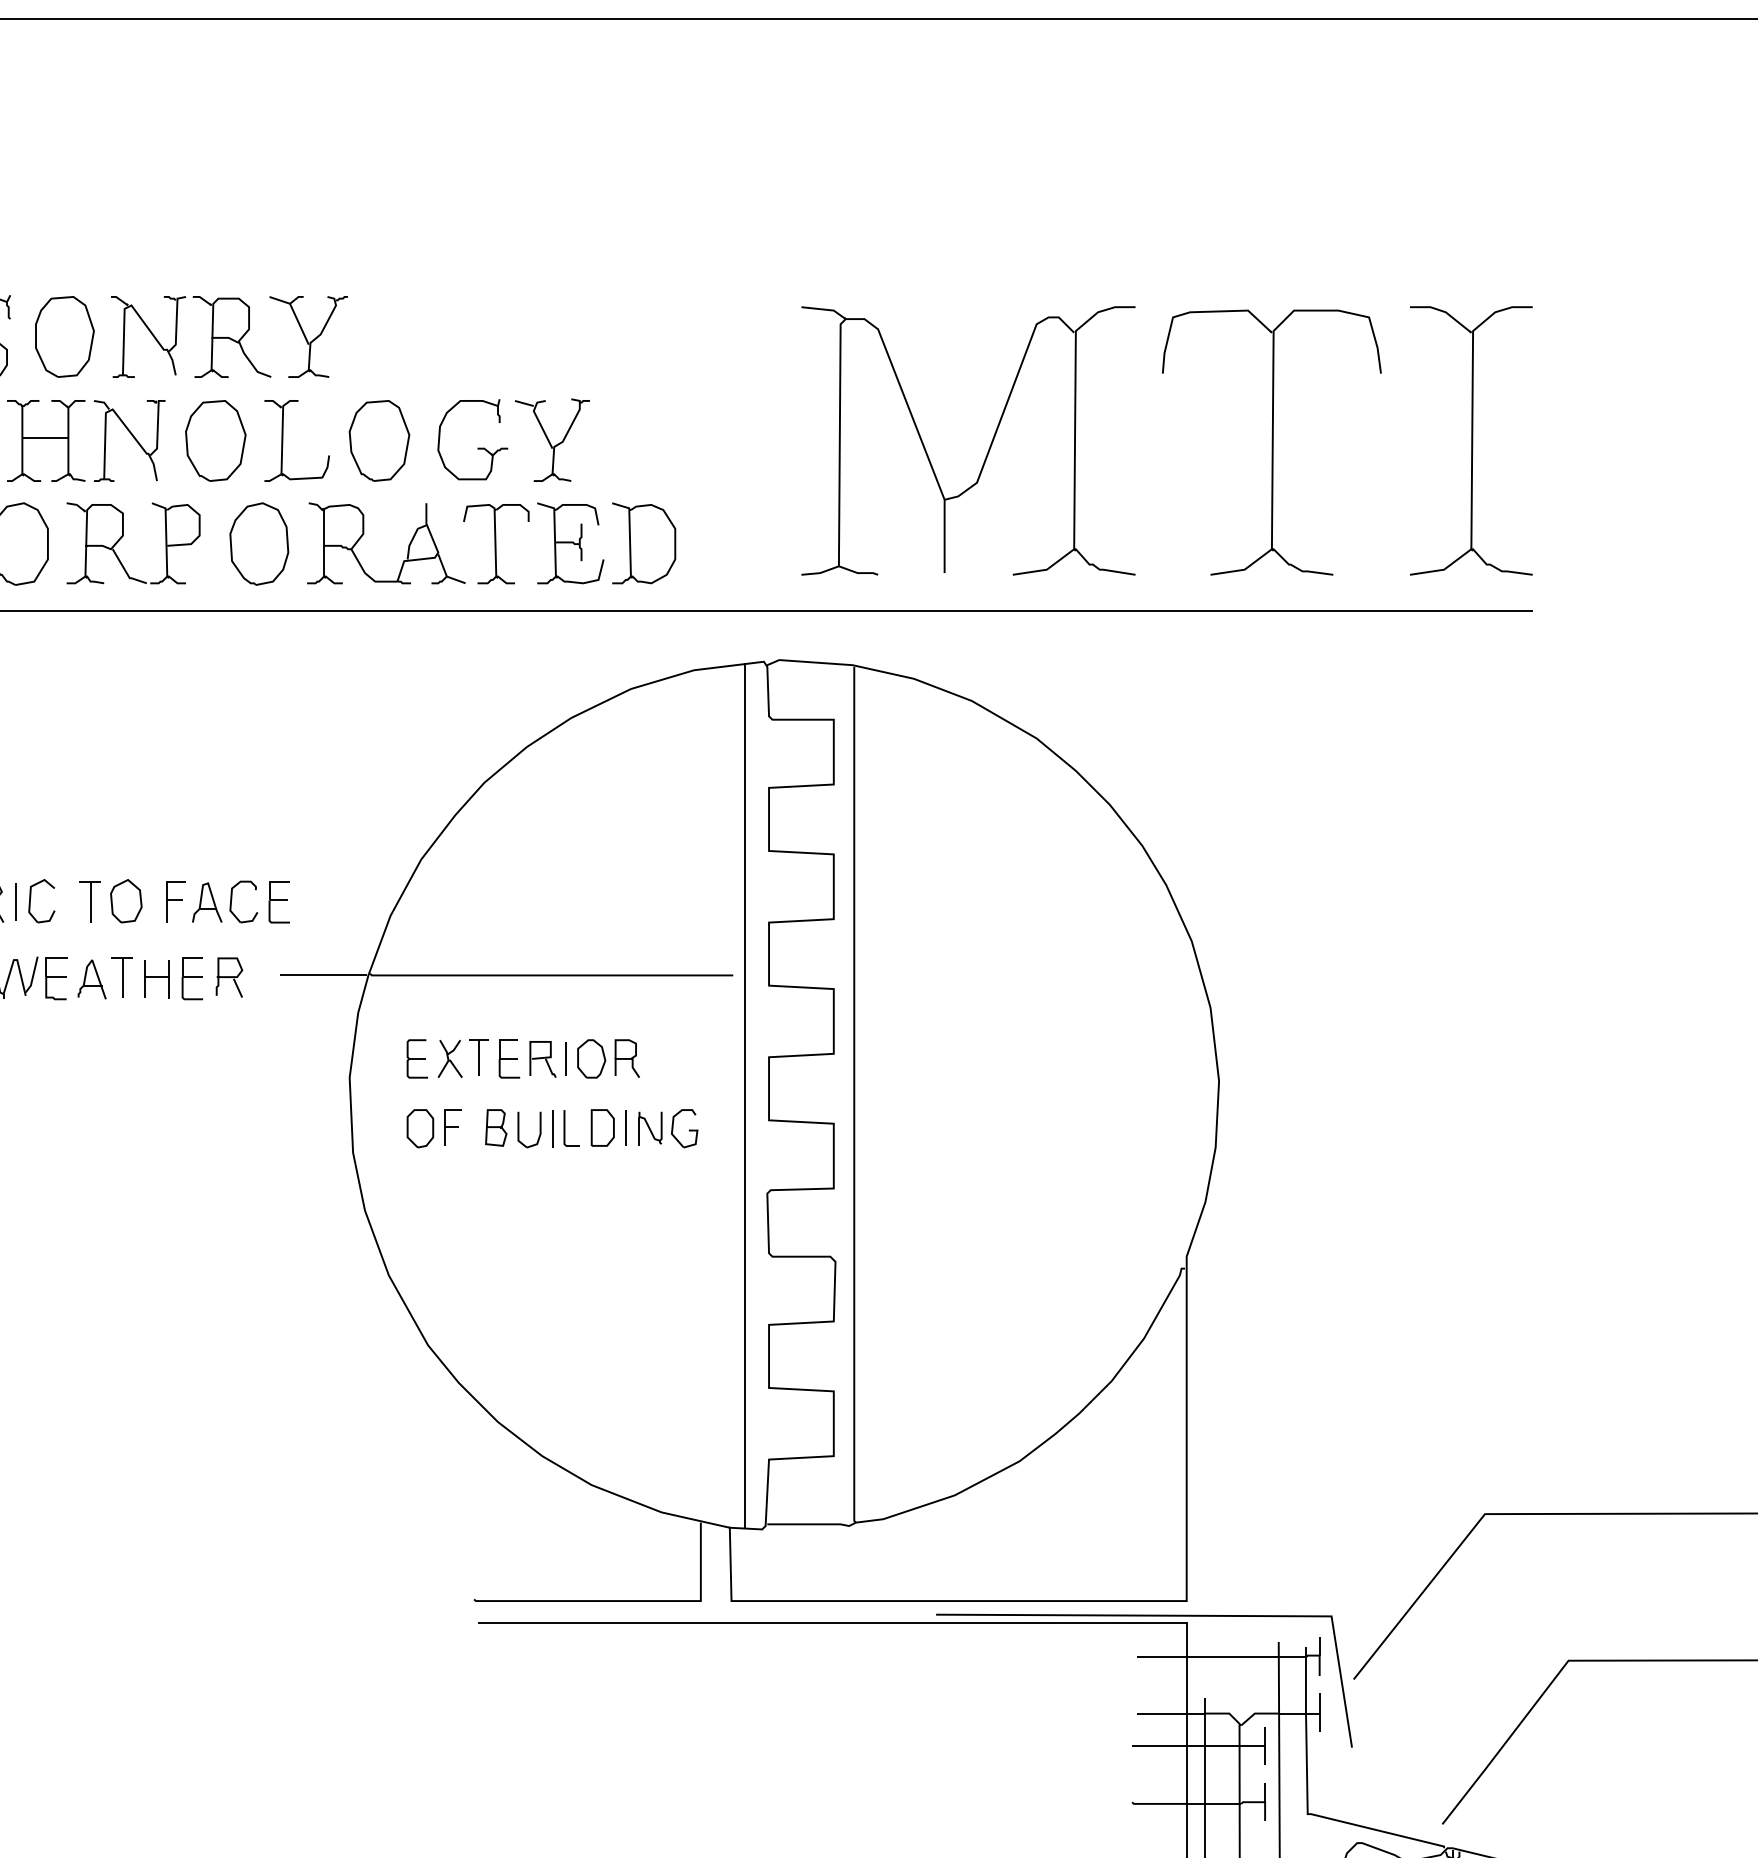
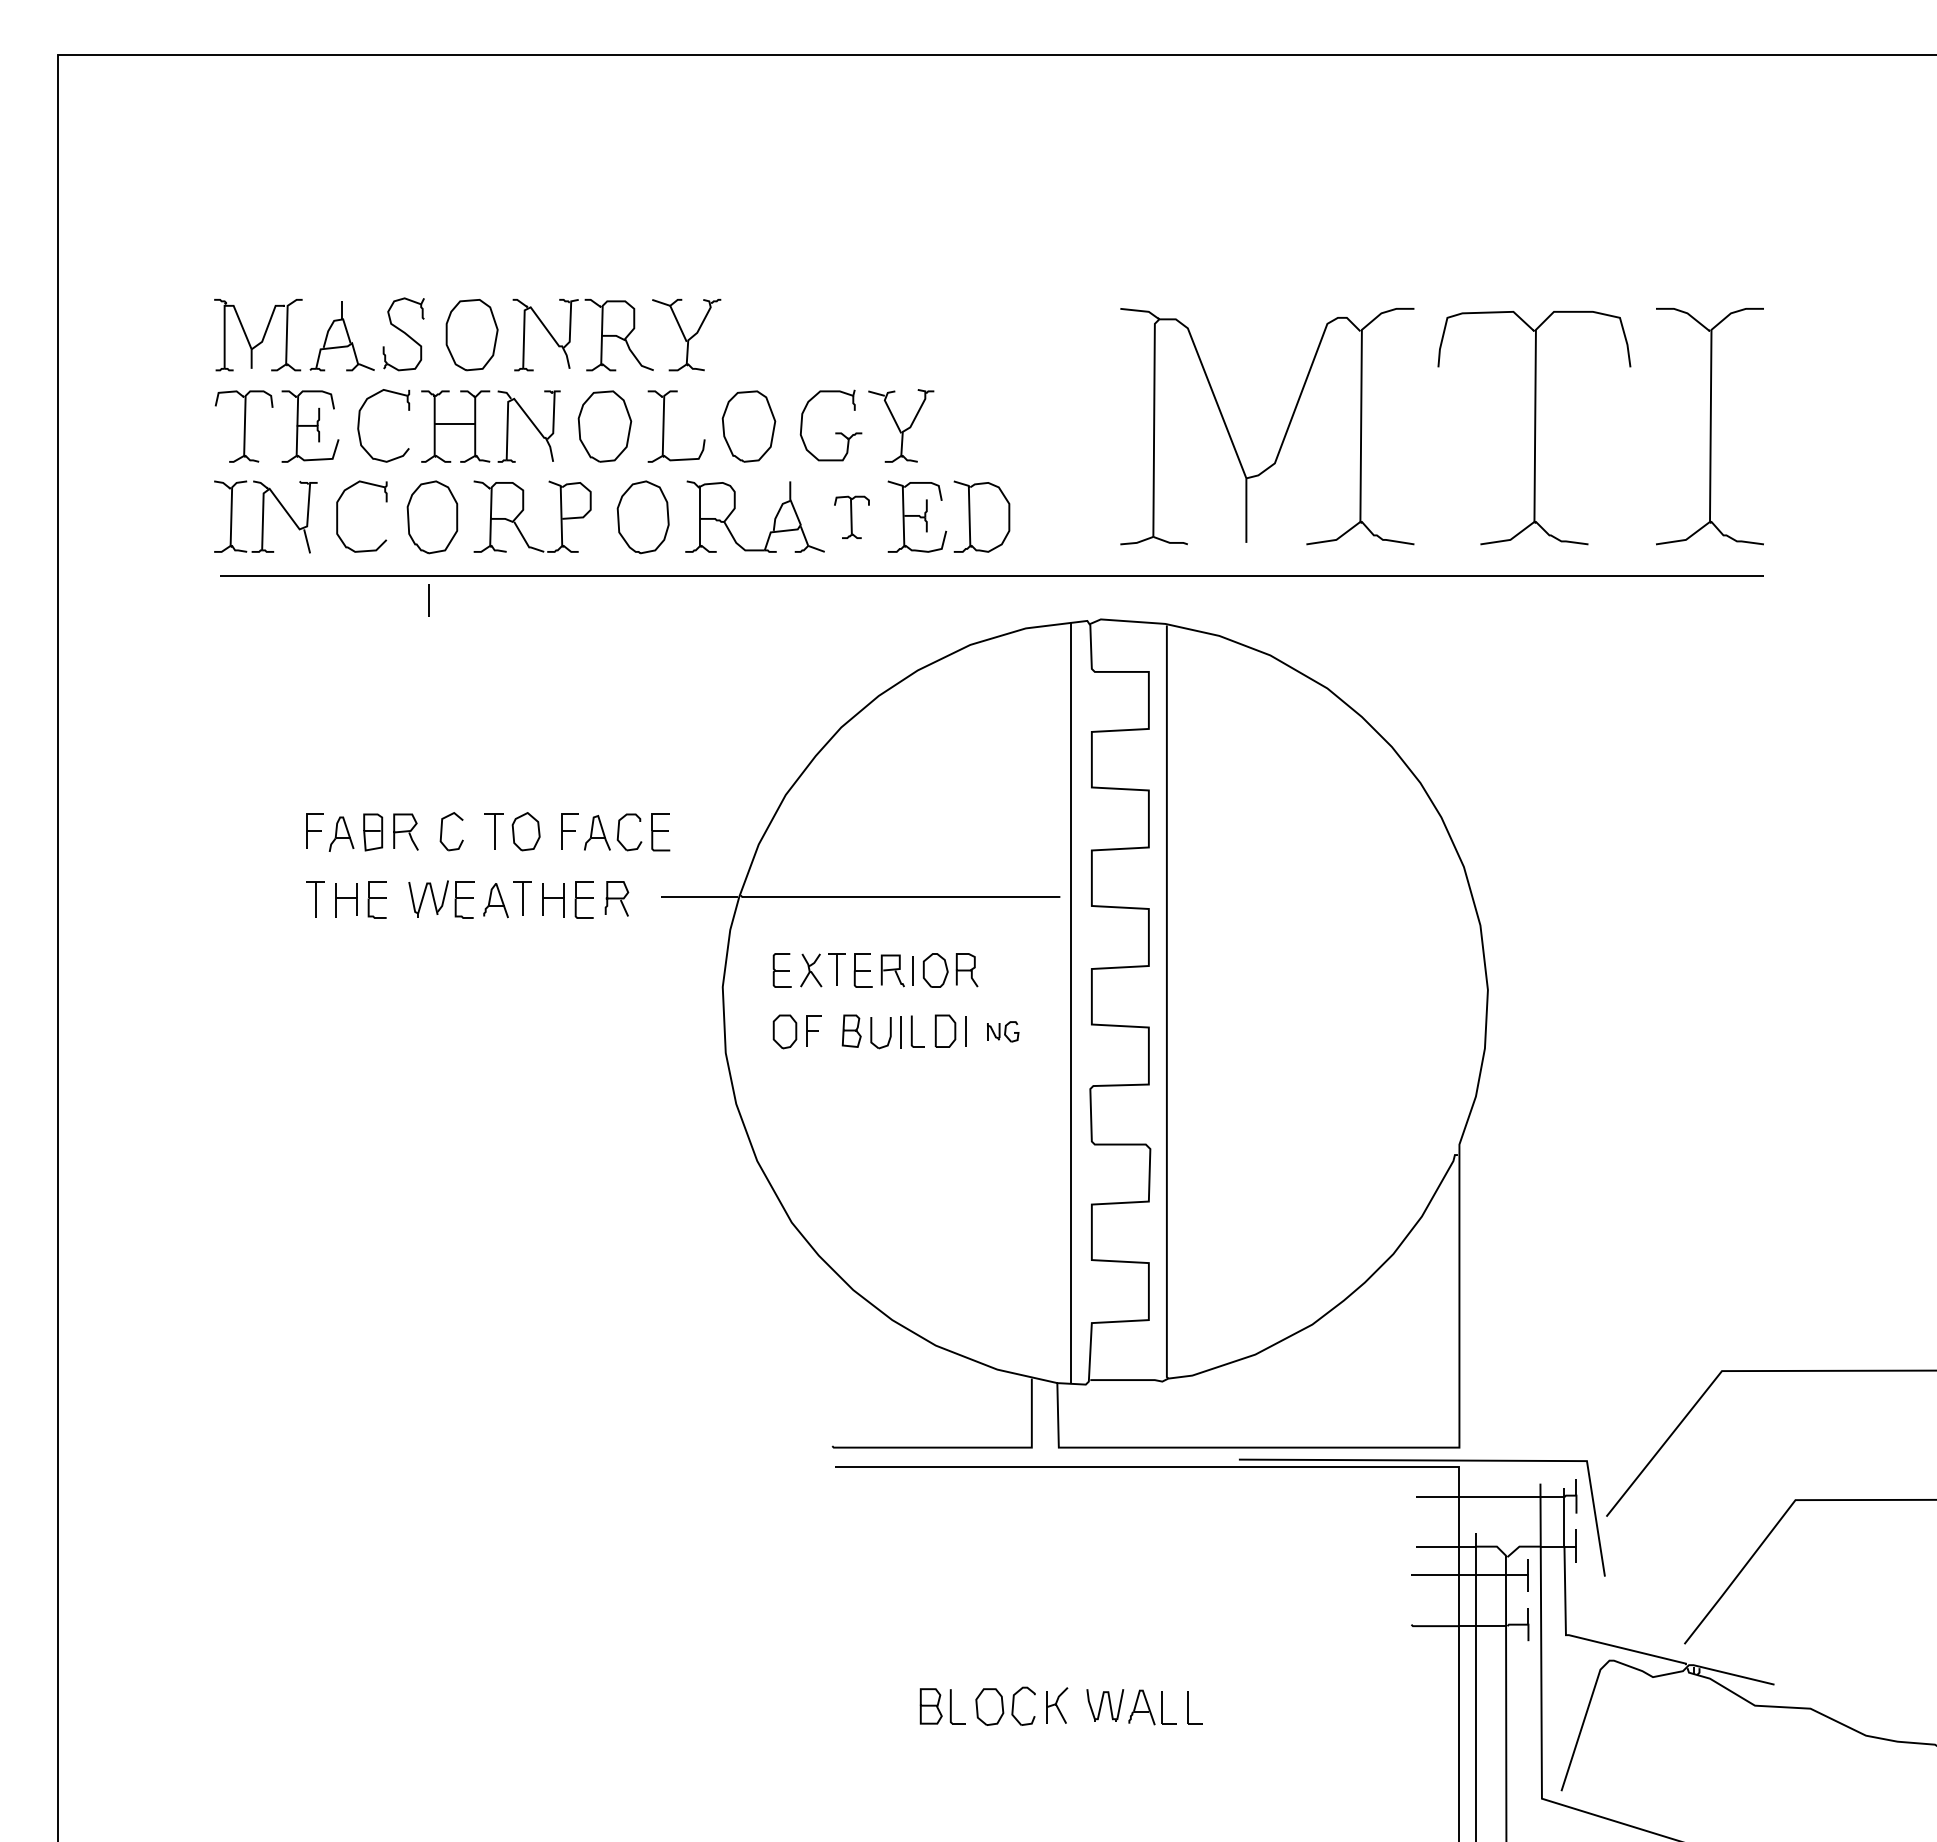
part: (495, 544) -> (851, 517), size x0.6
line: (15, 902) -> (428, 600), moved
part: (667, 1128) -> (1002, 1031), size x0.6

